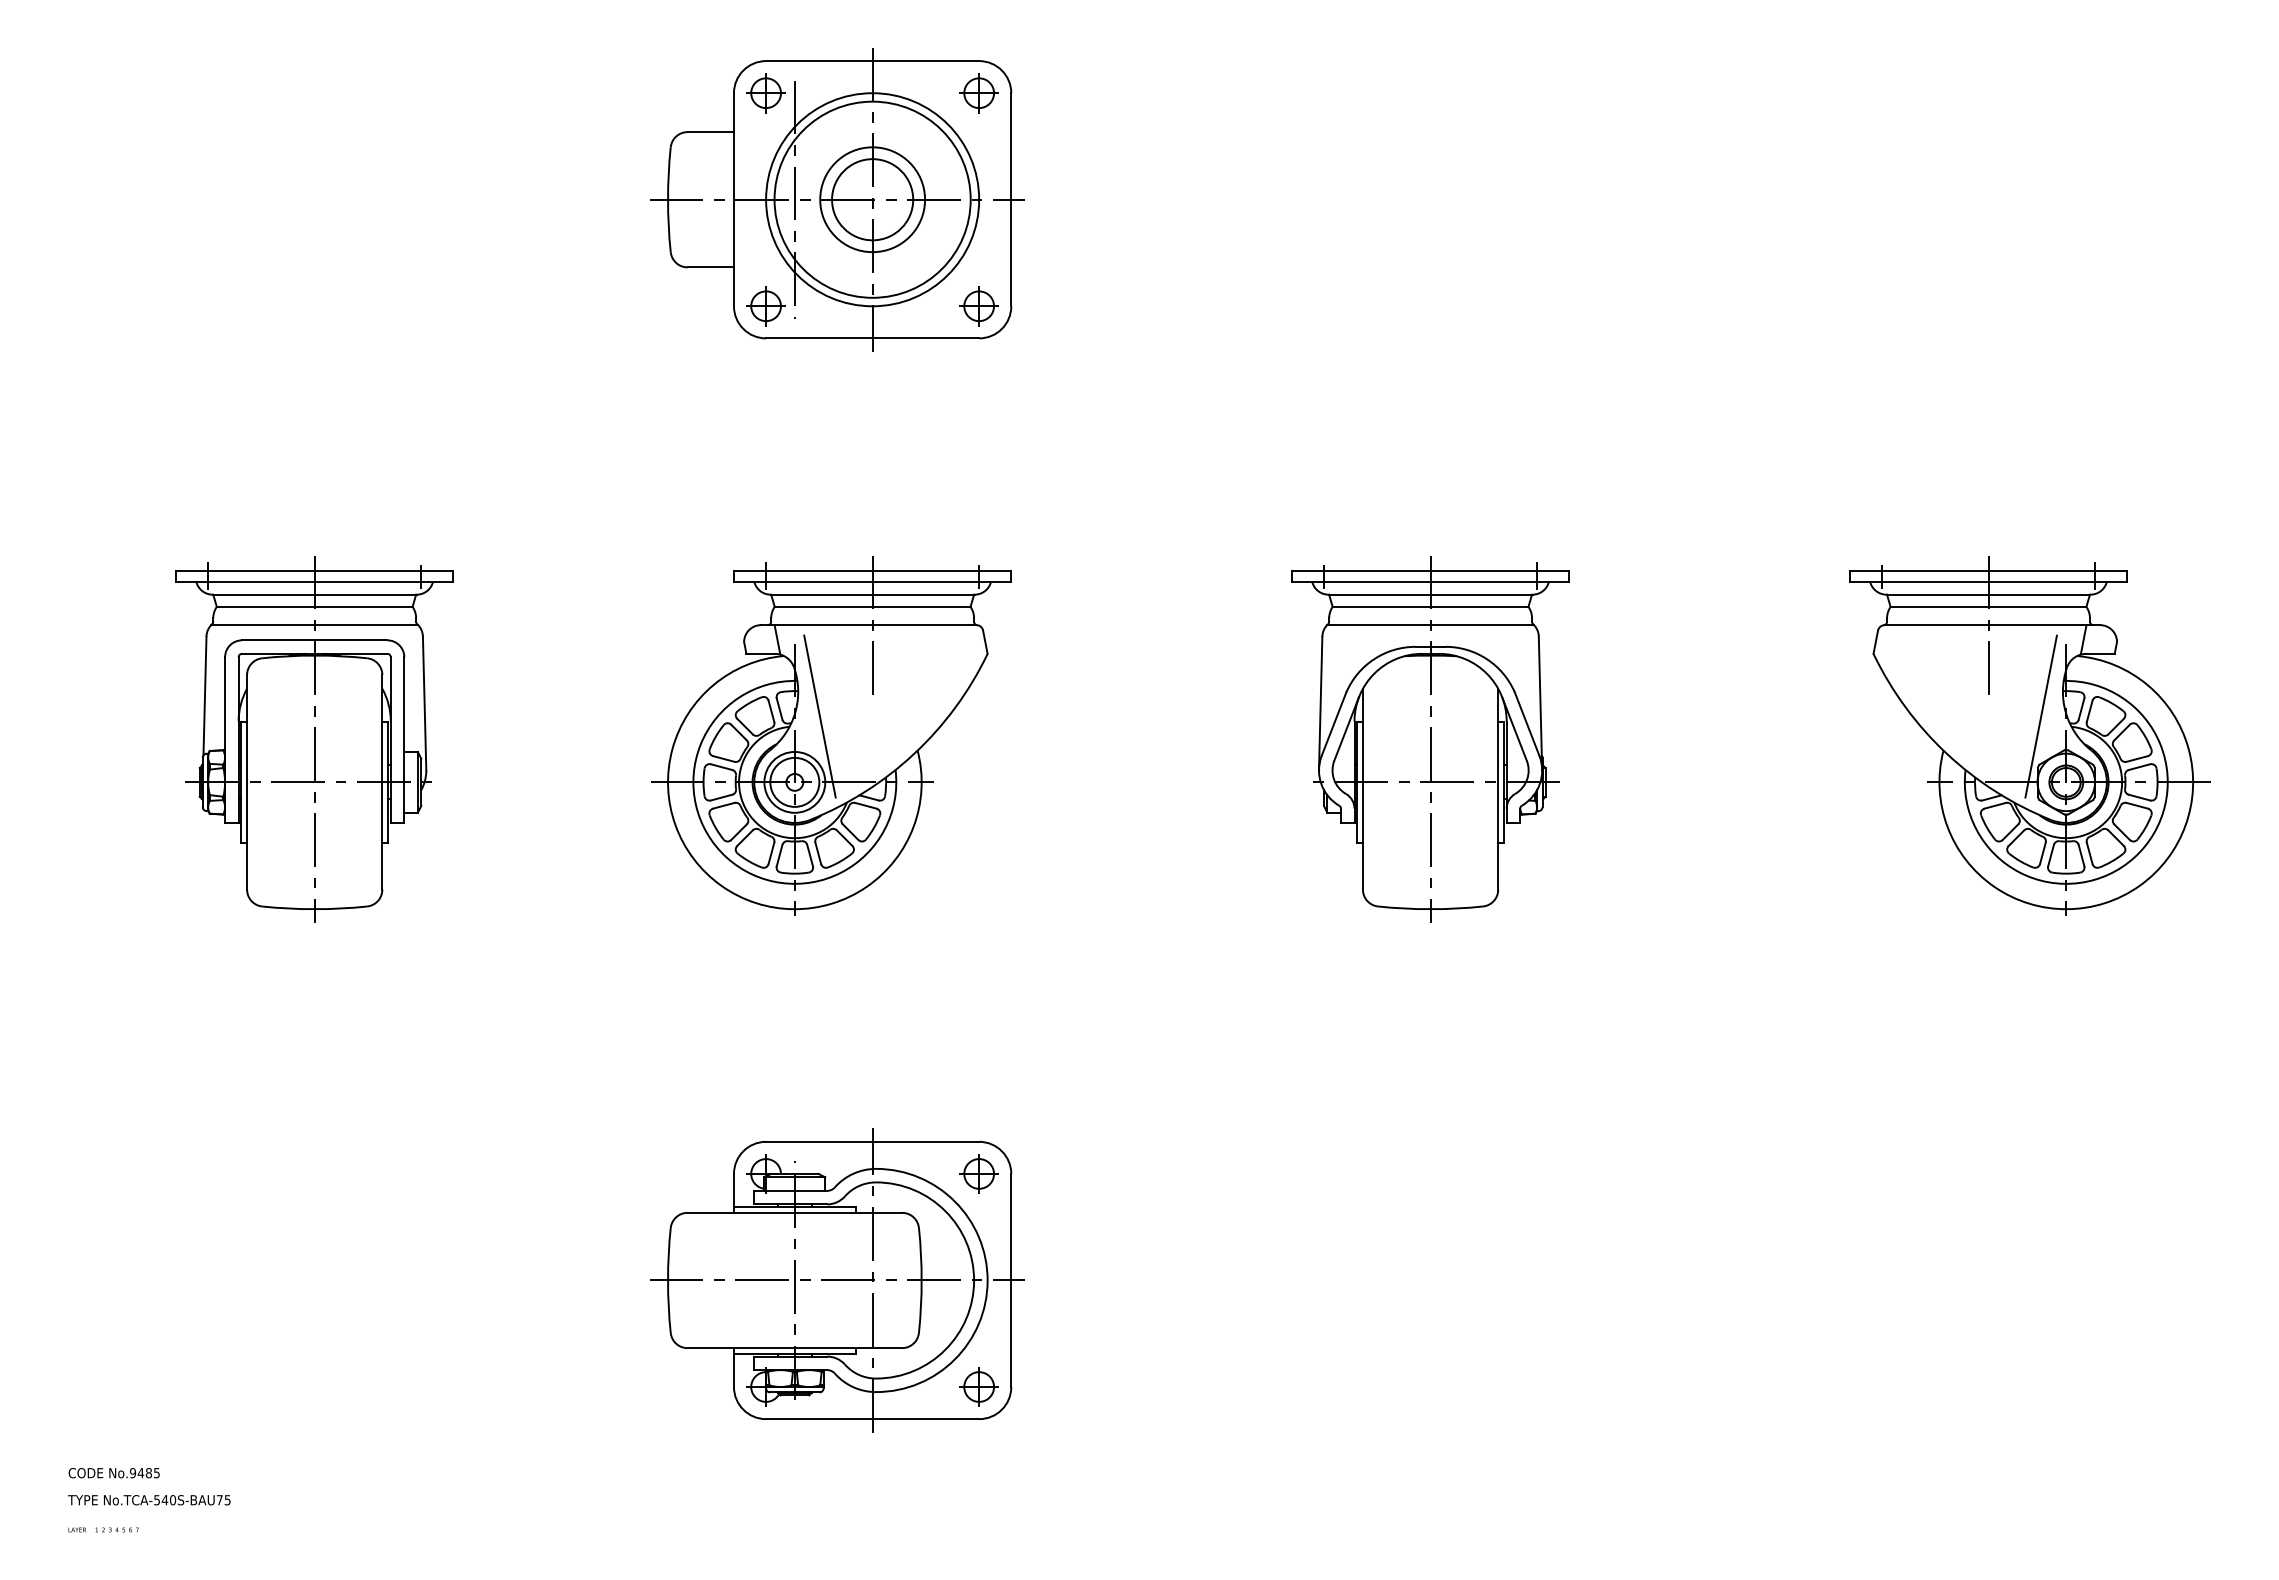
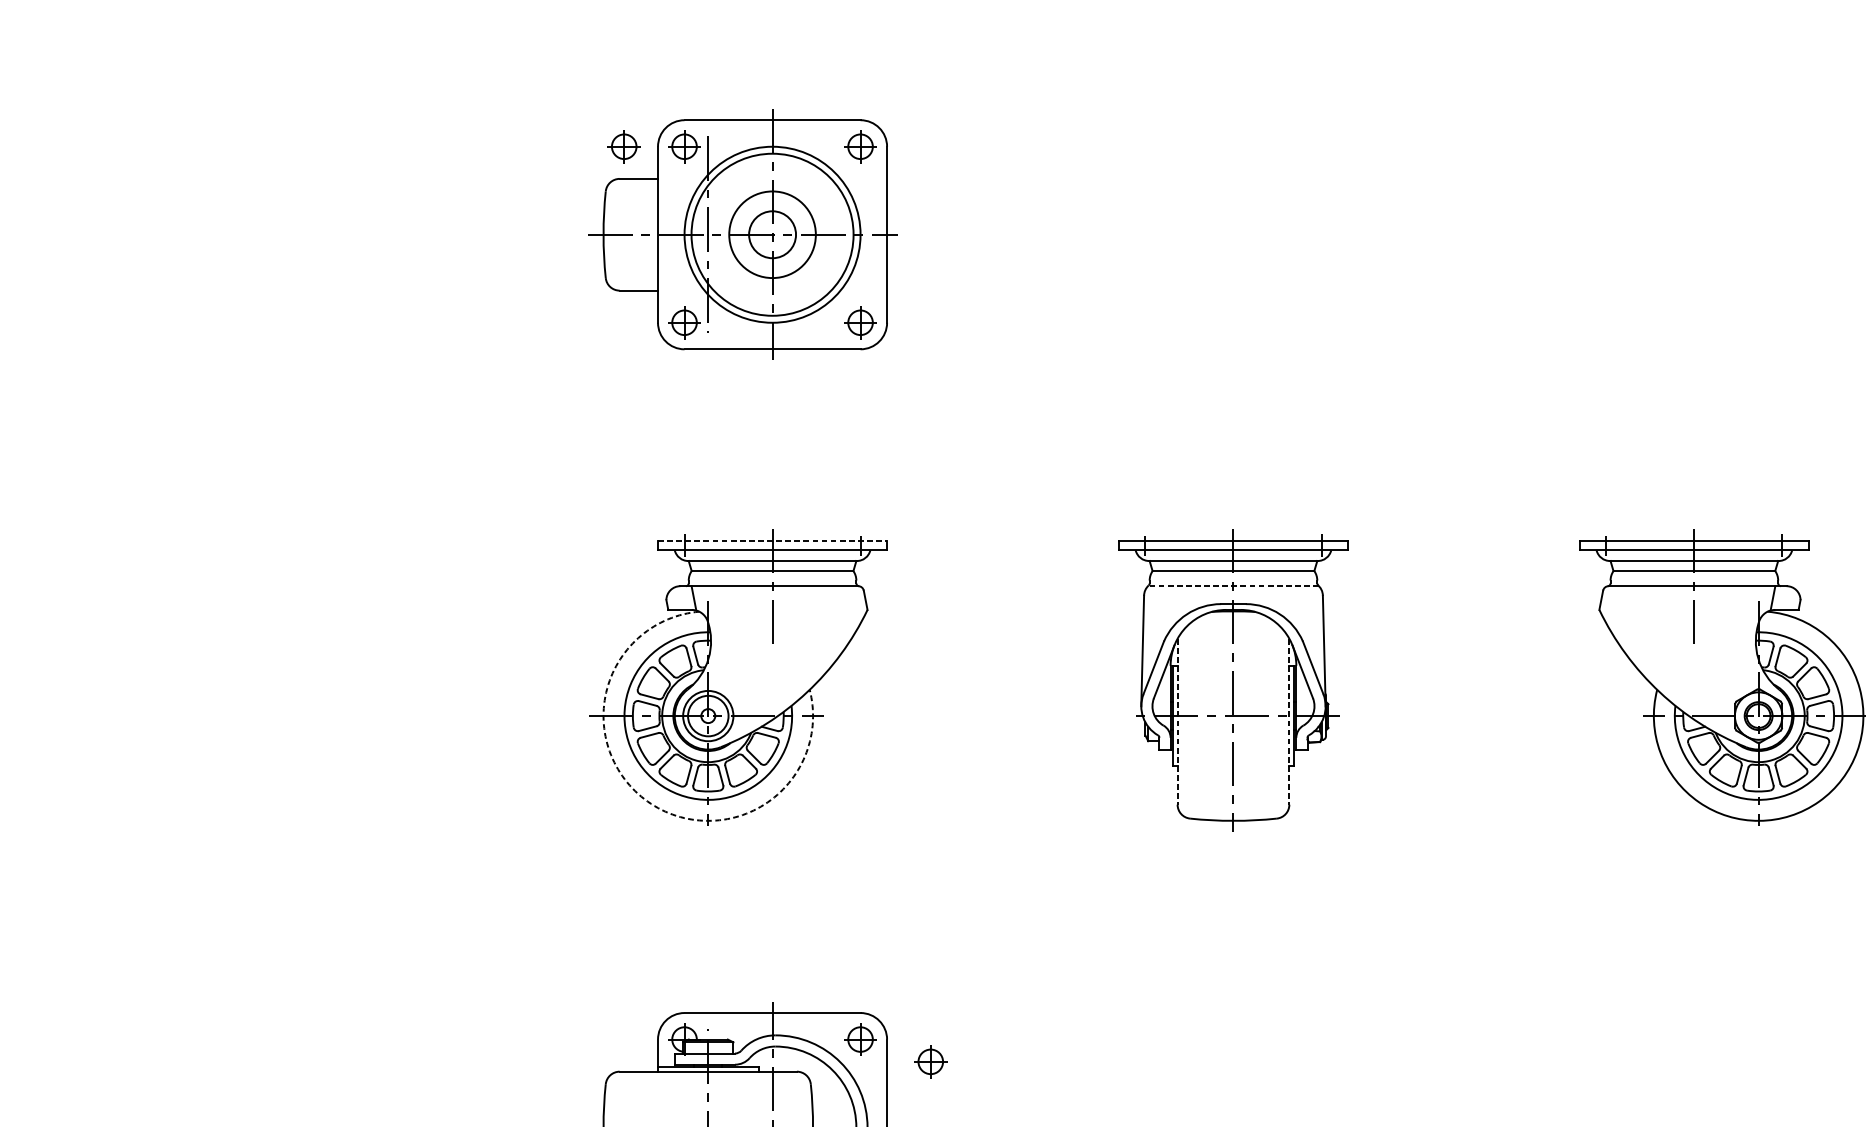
part: (692, 93) -> (623, 146), added
circle: (872, 199) -> (772, 234), size x0.7
line: (872, 571) -> (772, 541), solid -> dashed
line: (1430, 625) -> (1233, 586), solid -> dashed
line: (819, 716) -> (728, 661), removed
line: (2040, 716) -> (1737, 661), removed
part: (314, 739) -> (311, 680), removed
line: (1362, 789) -> (1177, 721), solid -> dashed
line: (1498, 789) -> (1289, 721), solid -> dashed
arc: (721, 885) -> (647, 801), solid -> dashed
part: (1063, 1200) -> (930, 1061), added

